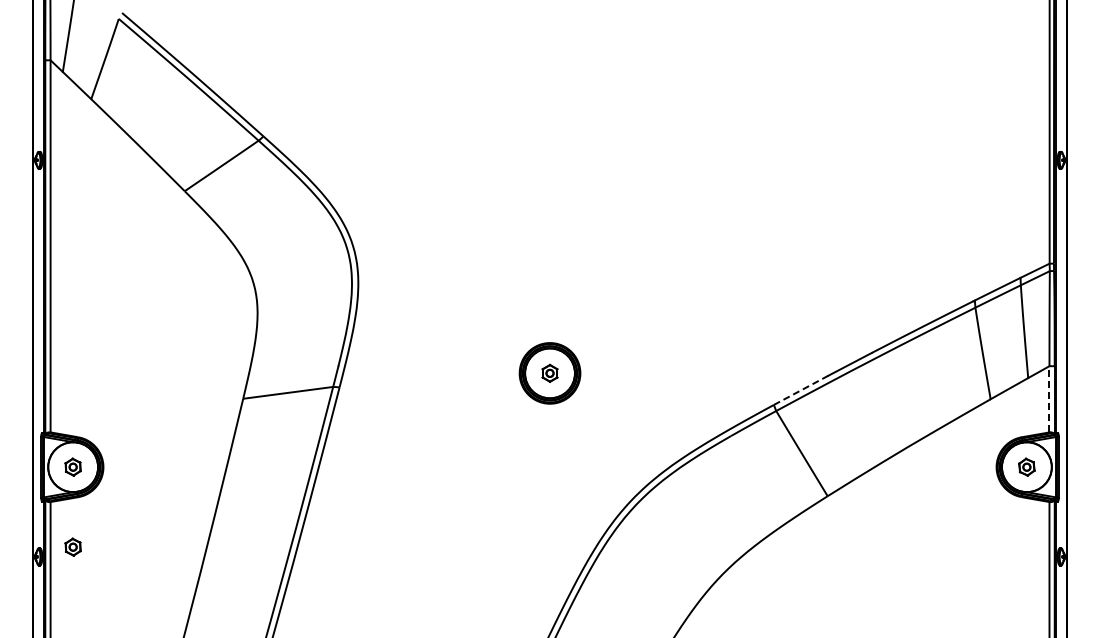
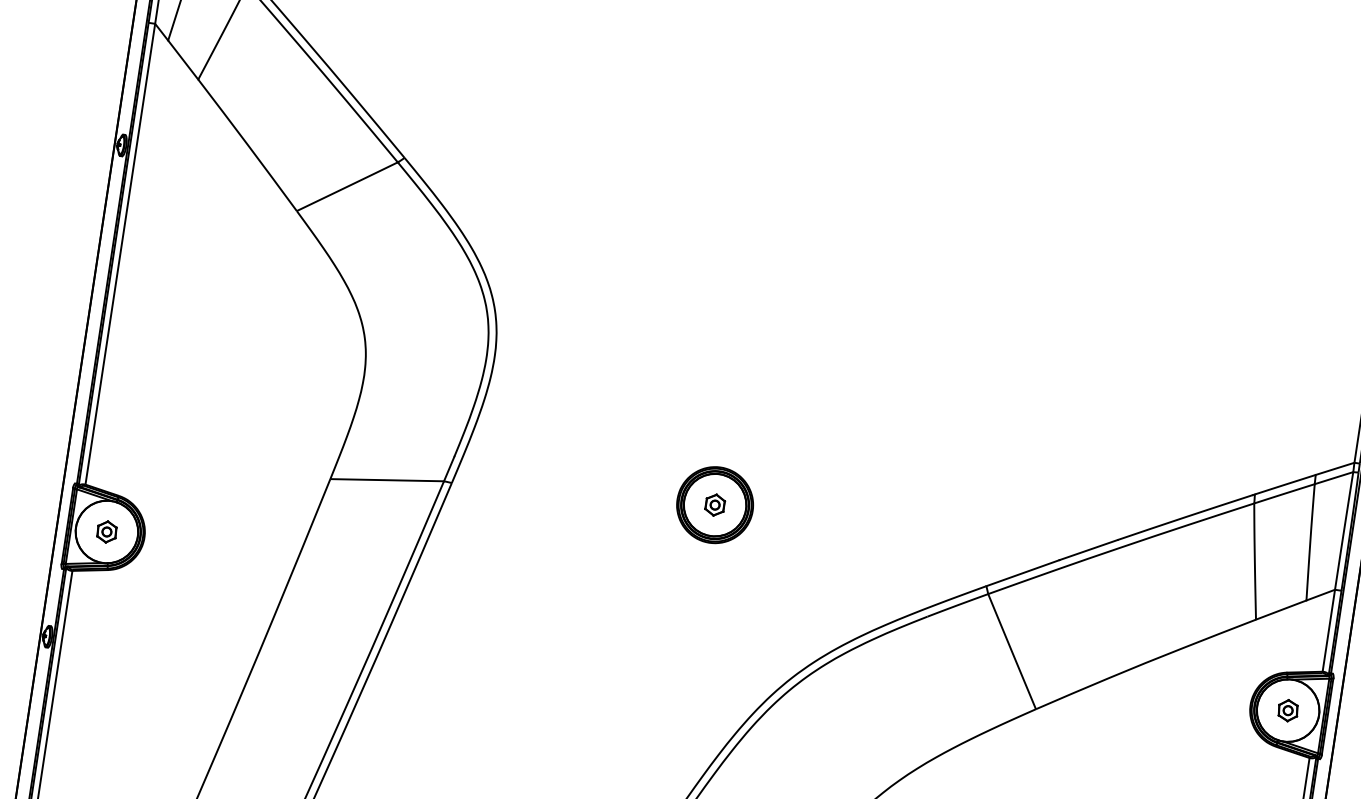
line: (801, 390) -> (1023, 573), dashed -> solid
line: (1049, 399) -> (1328, 631), dashed -> solid
part: (72, 546) -> (91, 630), removed

